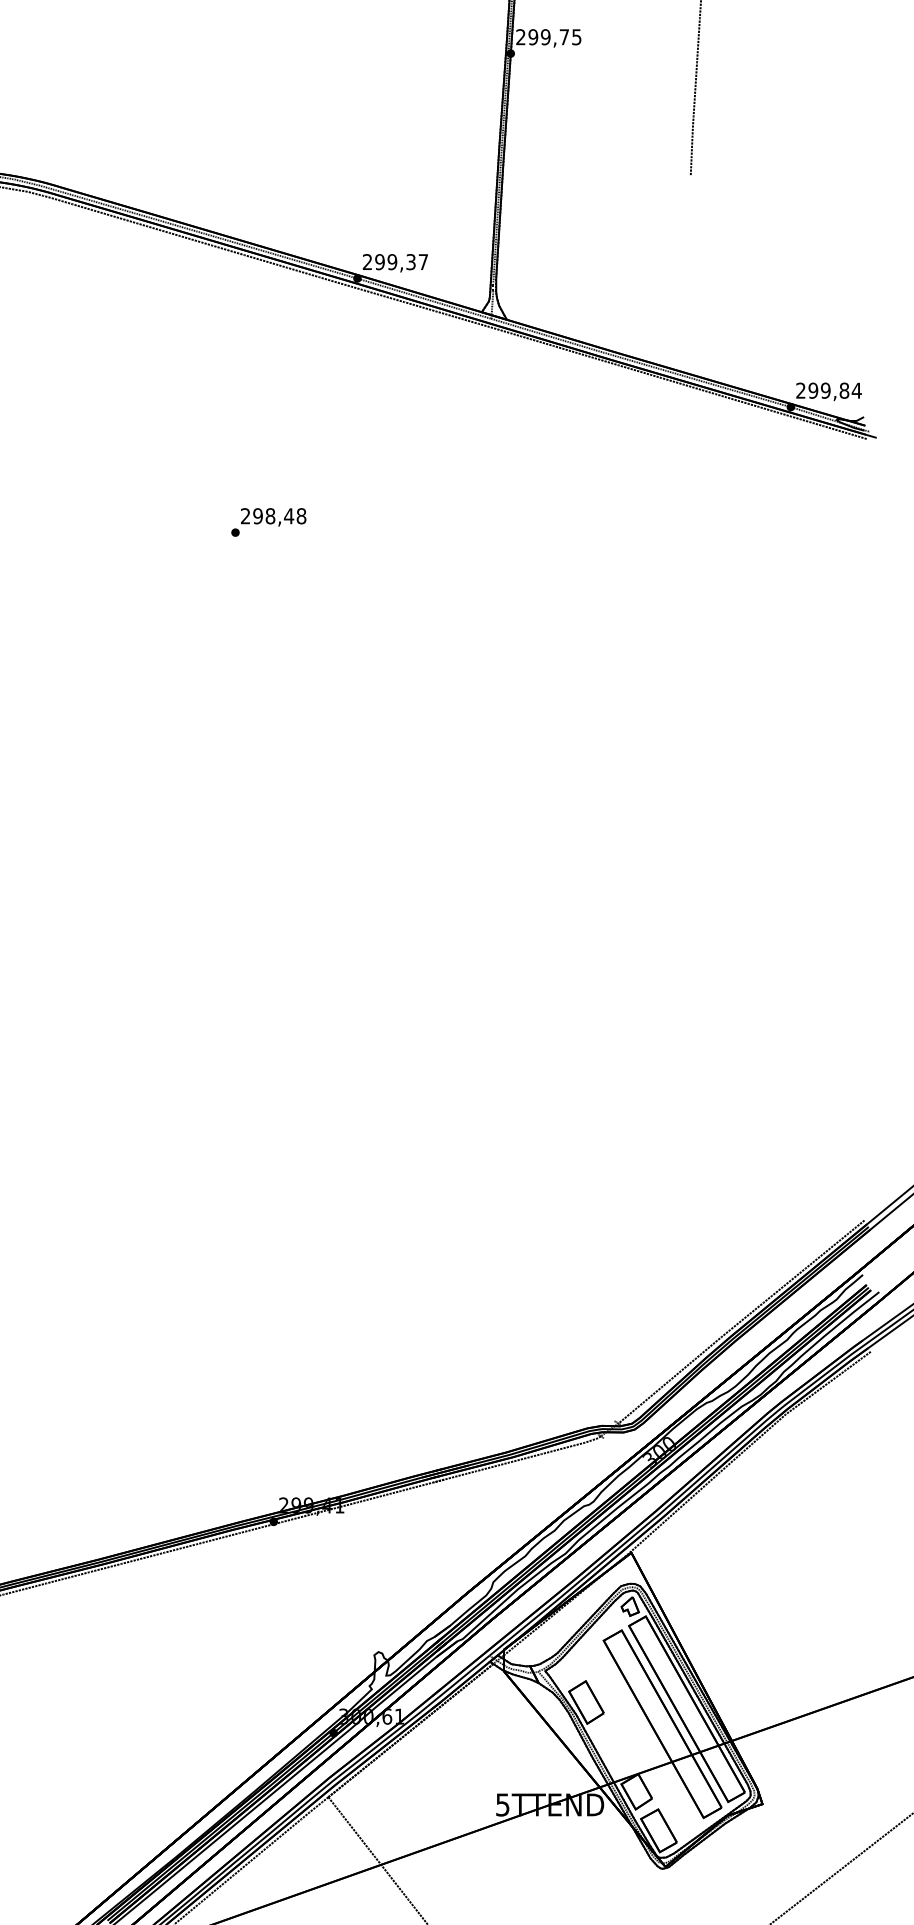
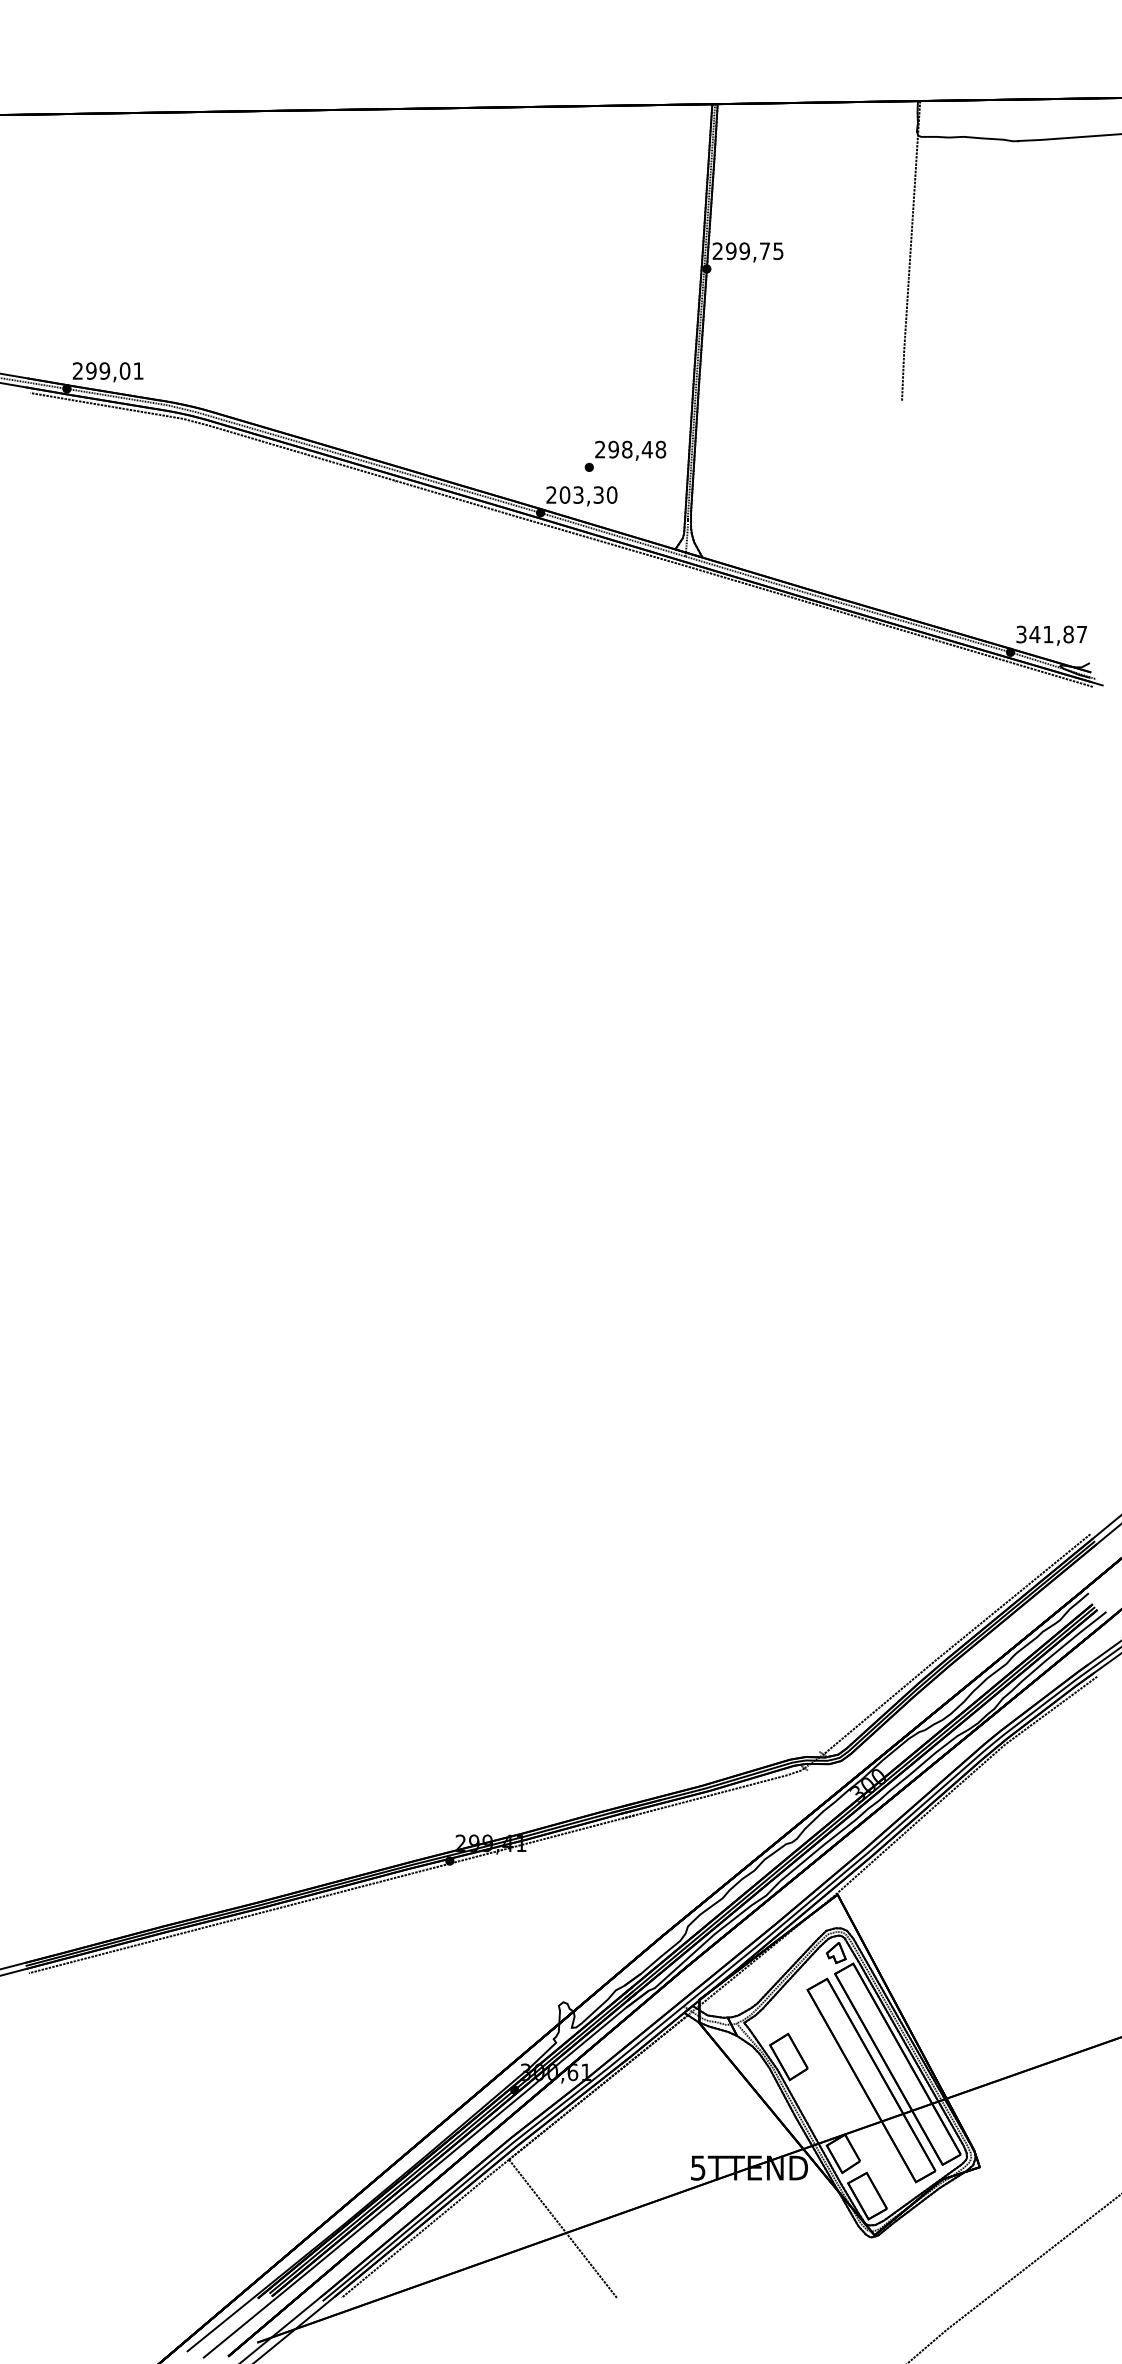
text: (401, 261) -> (588, 494), 299,37 -> 203,30
text: (828, 390) -> (1051, 634), 299,84 -> 341,87
text: (268, 521) -> (625, 455), moved

